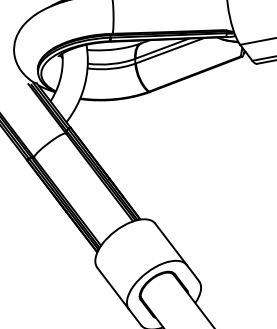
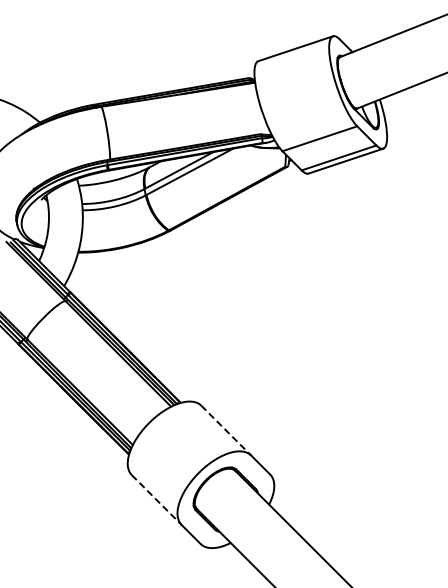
line: (171, 244) -> (226, 430), solid -> dashed
line: (113, 288) -> (157, 500), solid -> dashed

